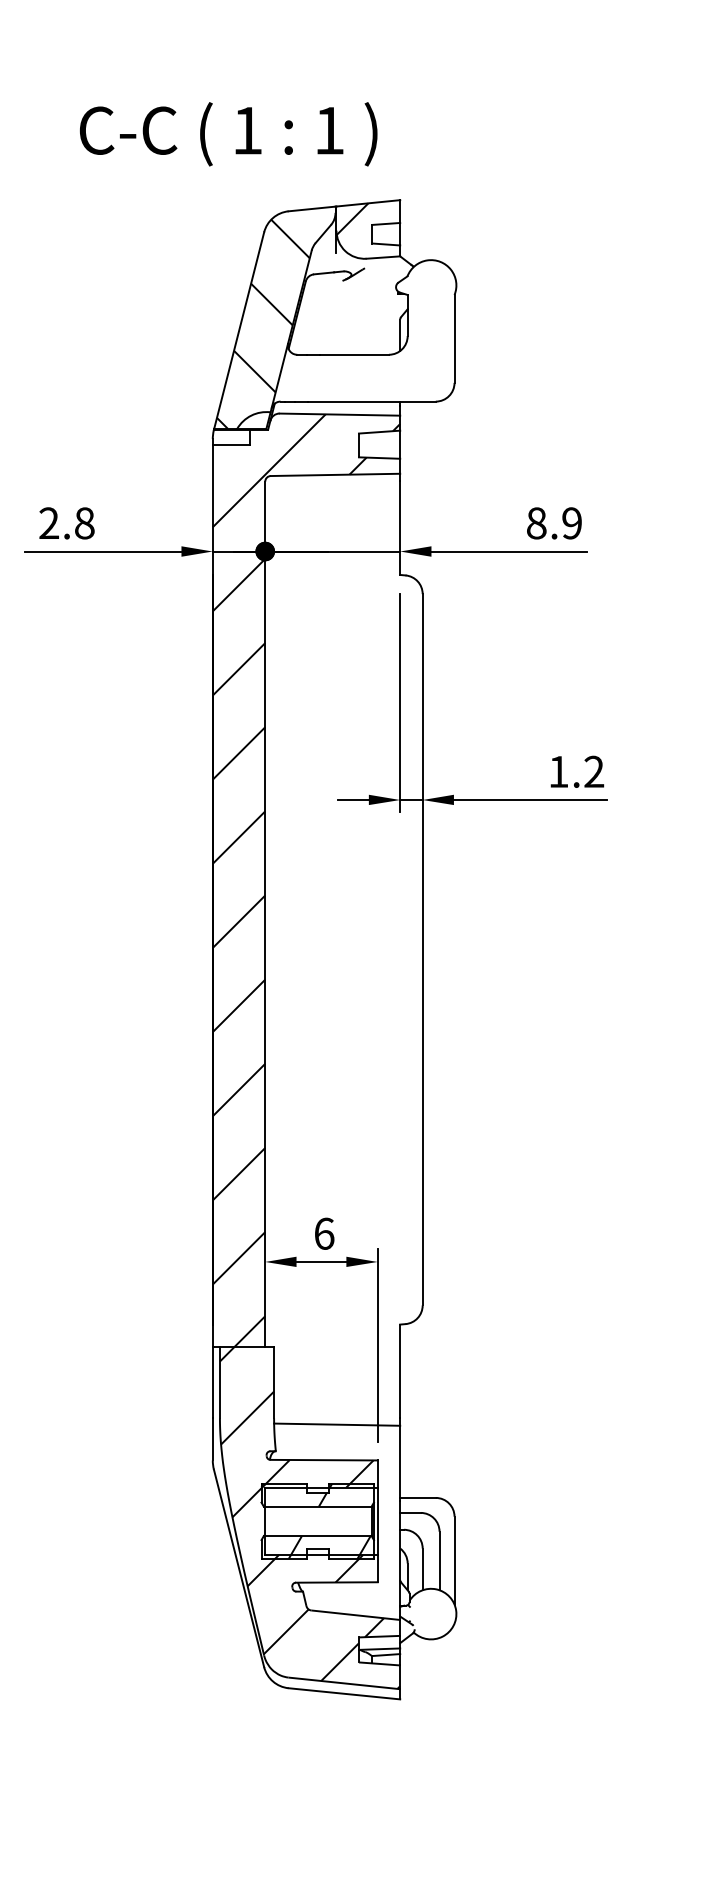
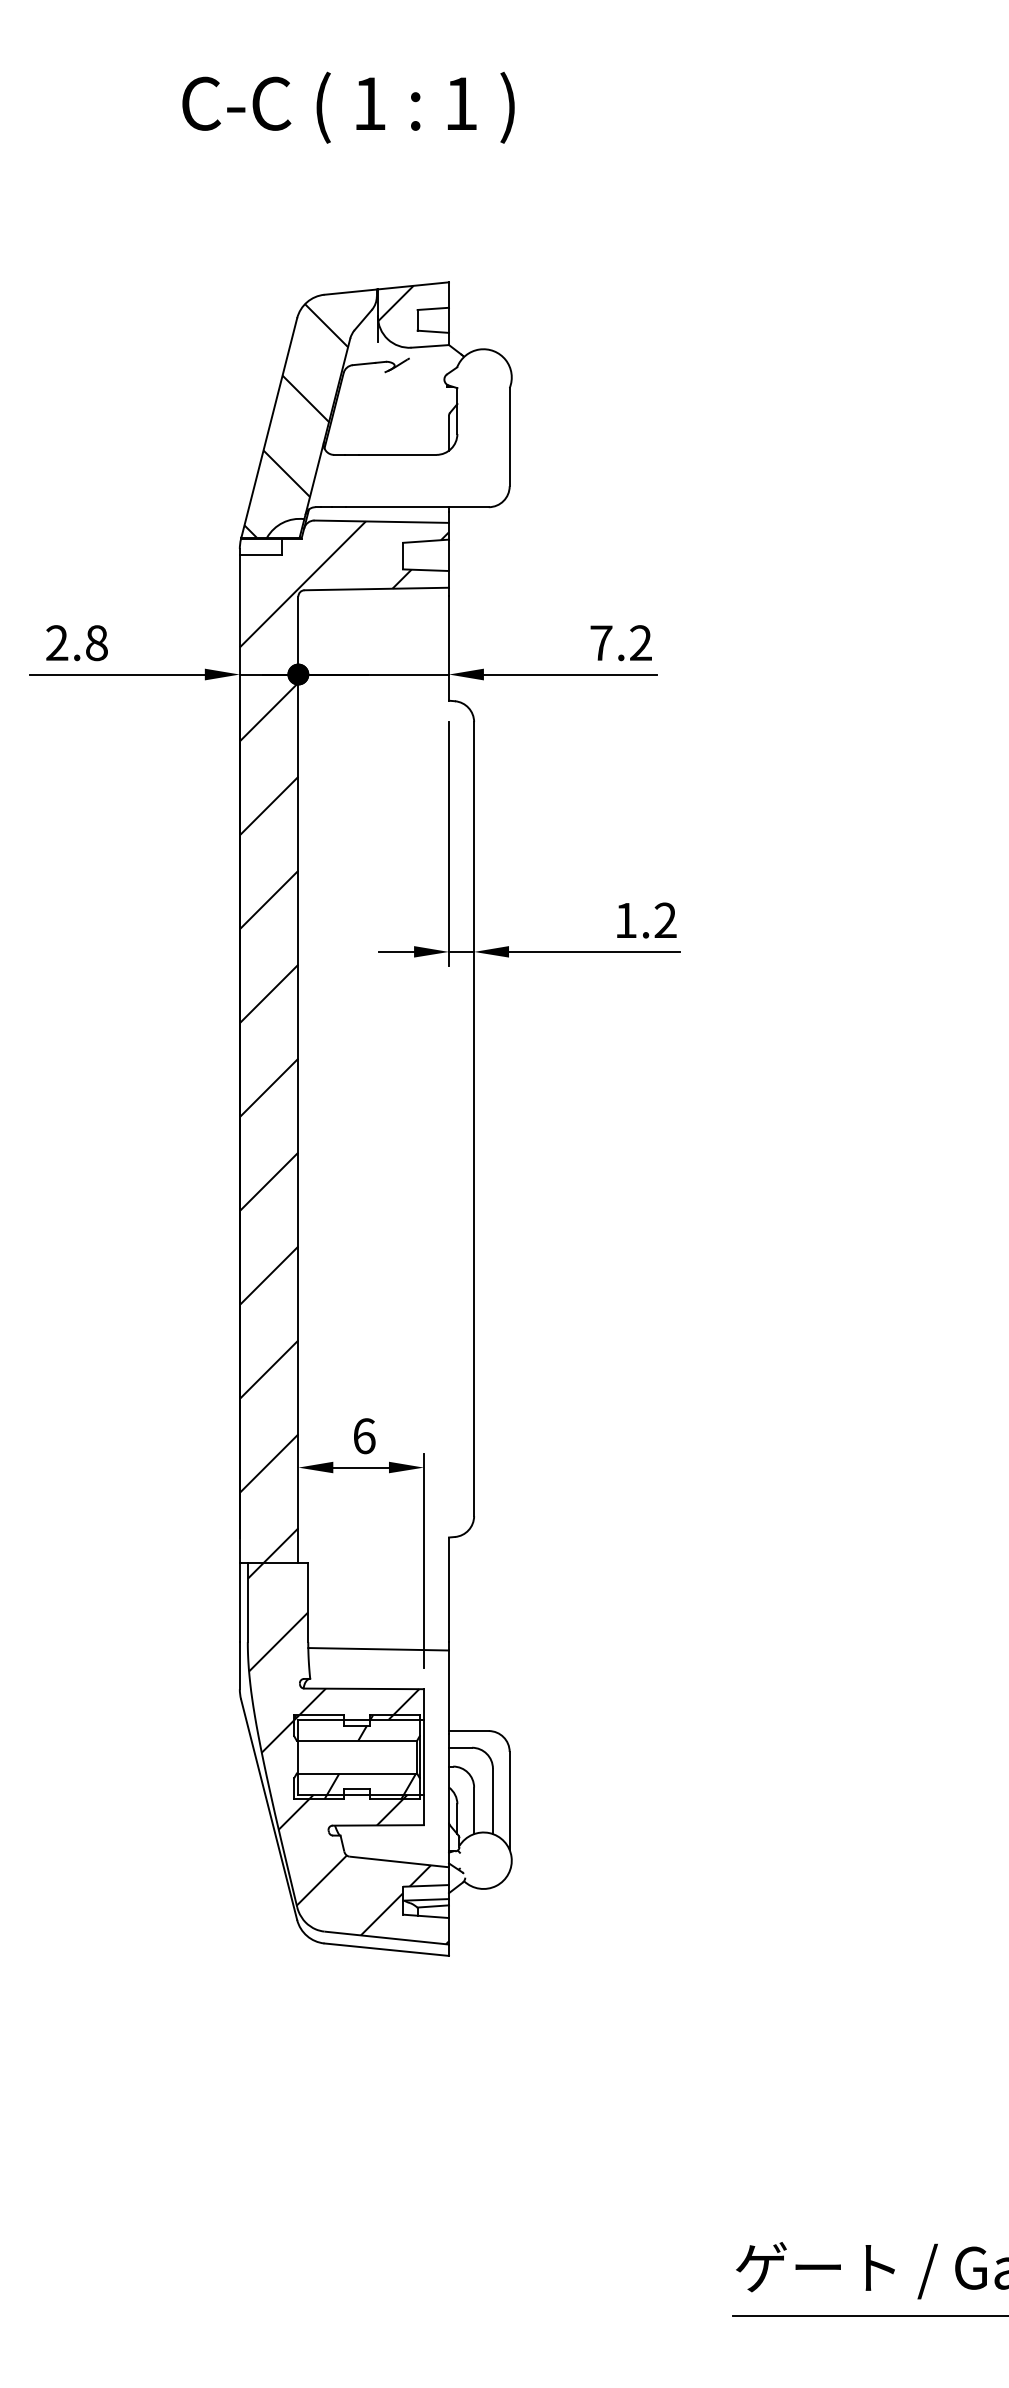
text: (228, 134) -> (348, 107), moved
text: (553, 523) -> (620, 643), 8.9 -> 7.2

